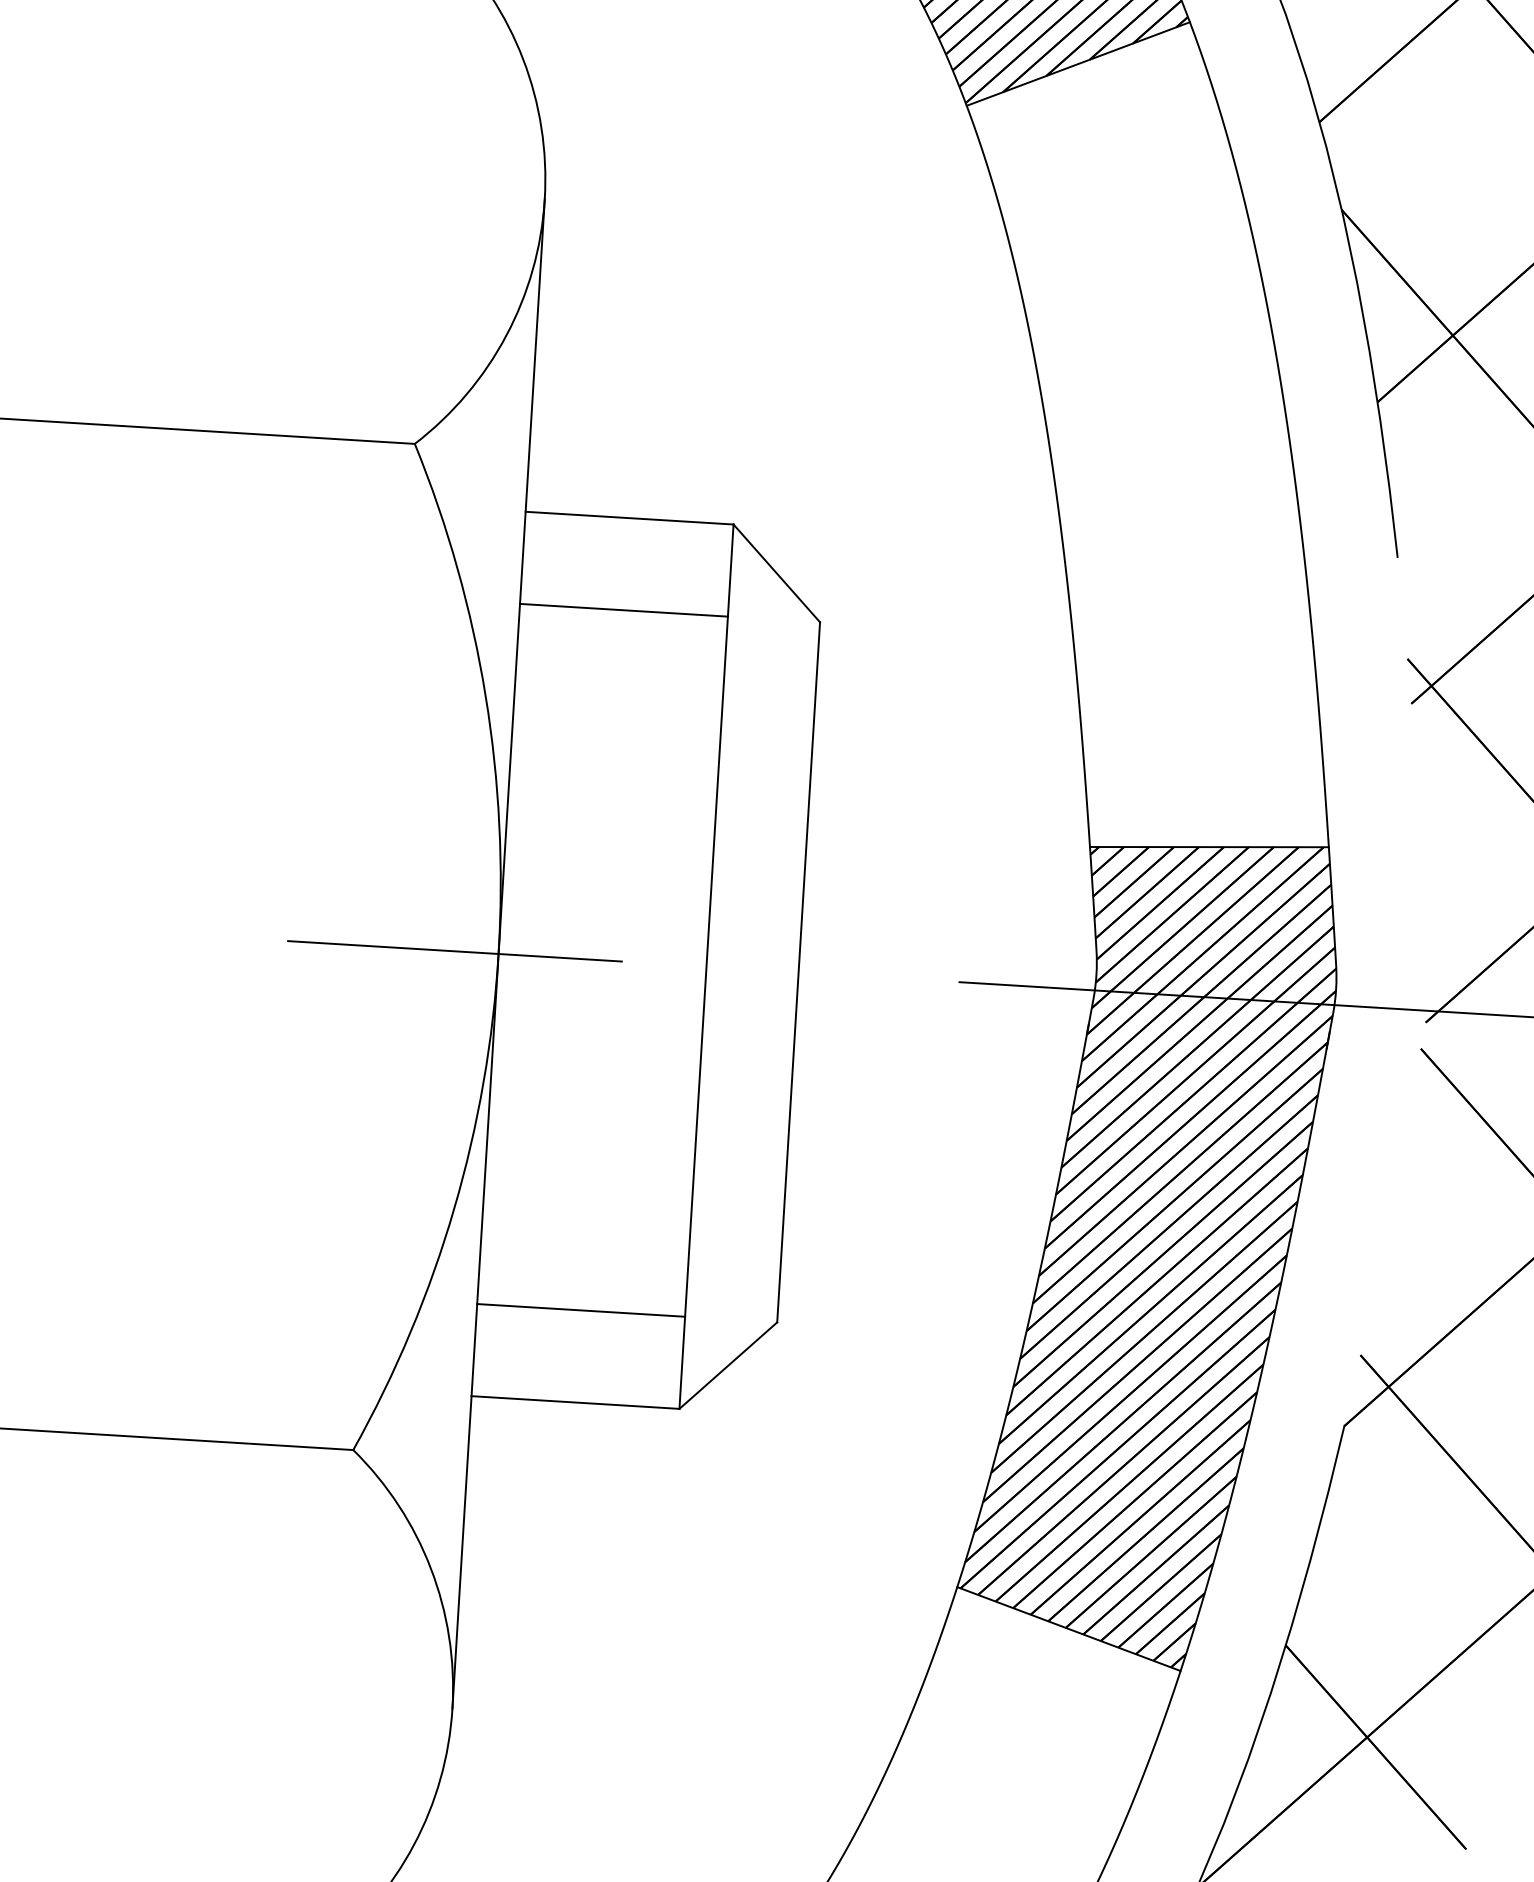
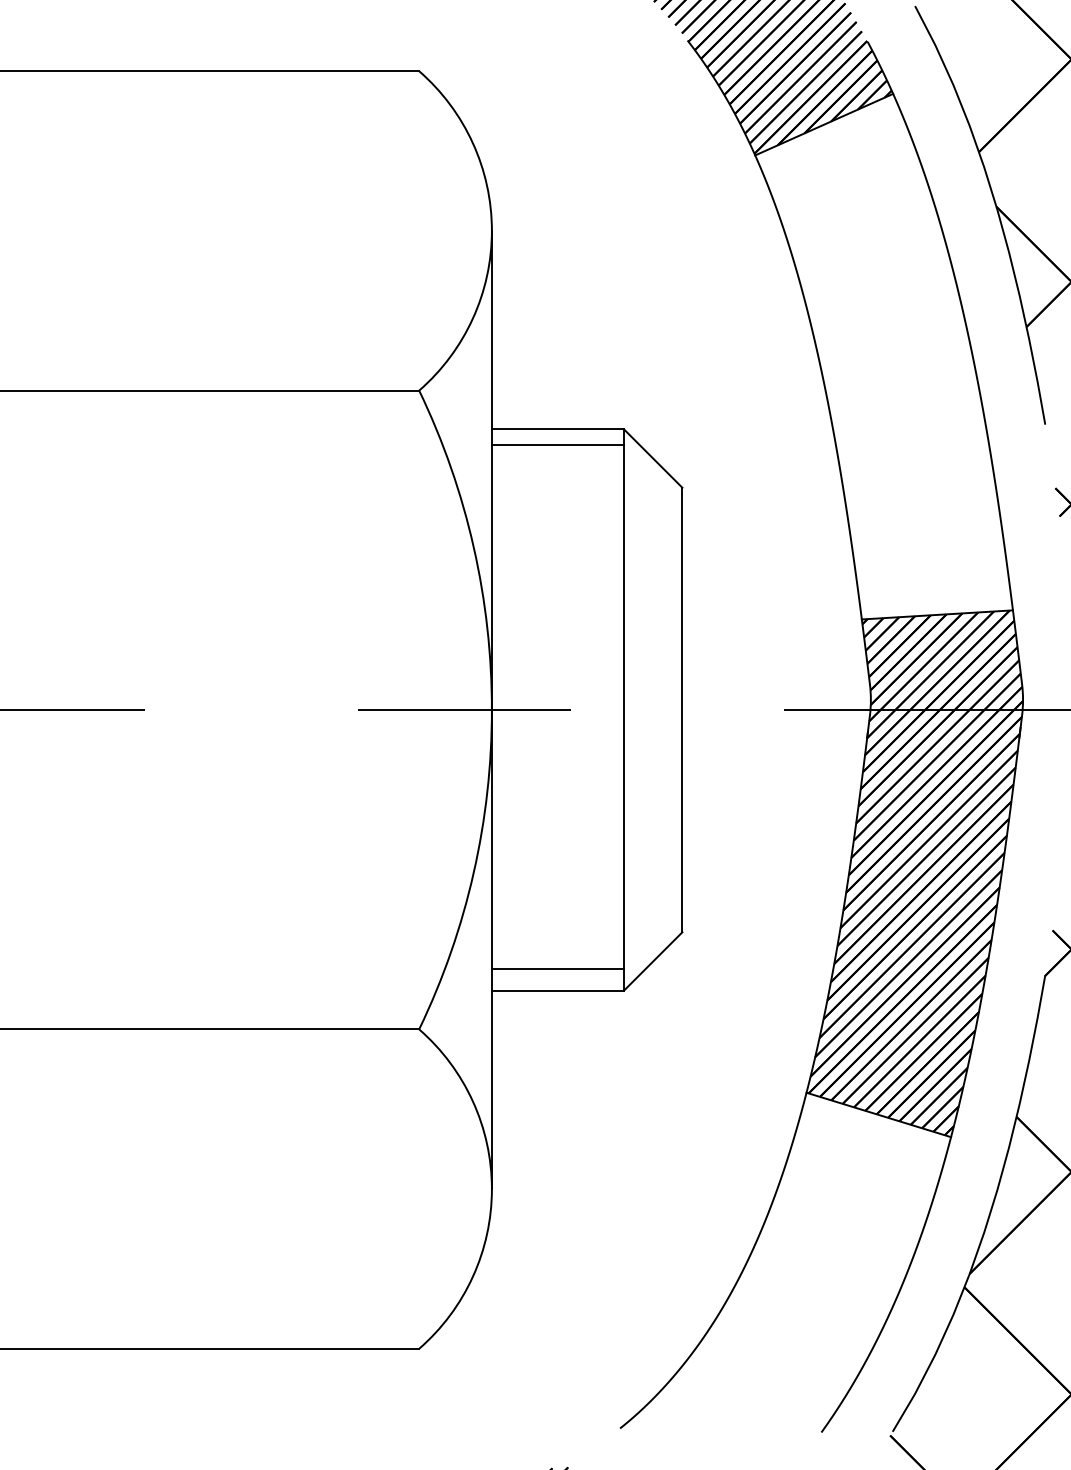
line: (623, 609) -> (557, 444), moved
line: (580, 1310) -> (557, 969), moved

